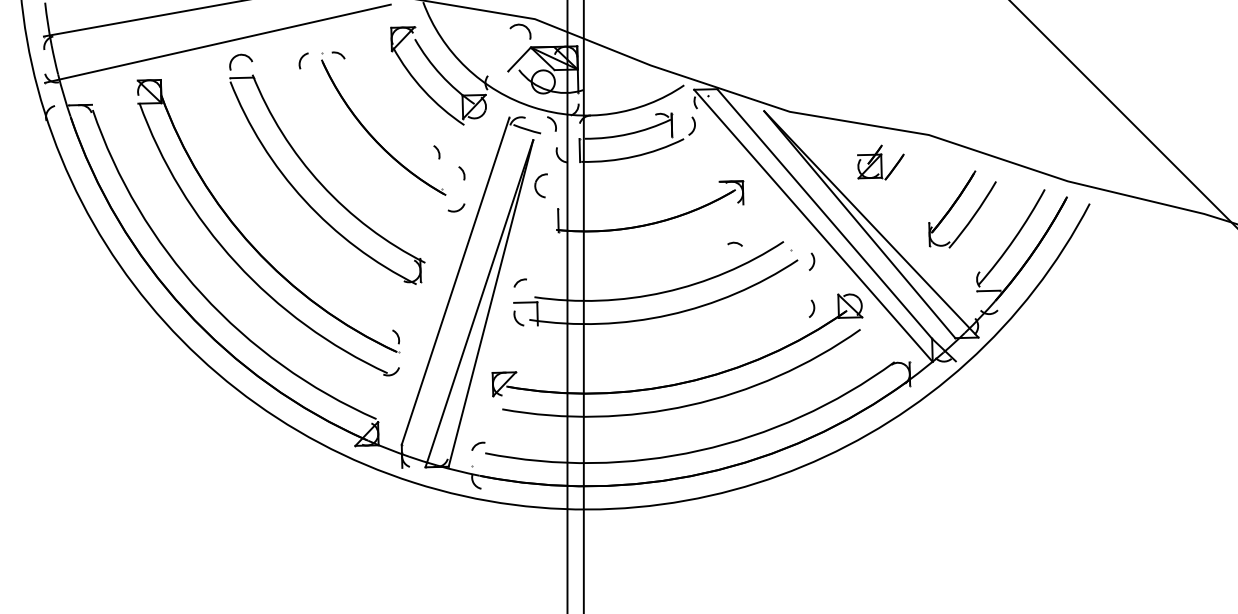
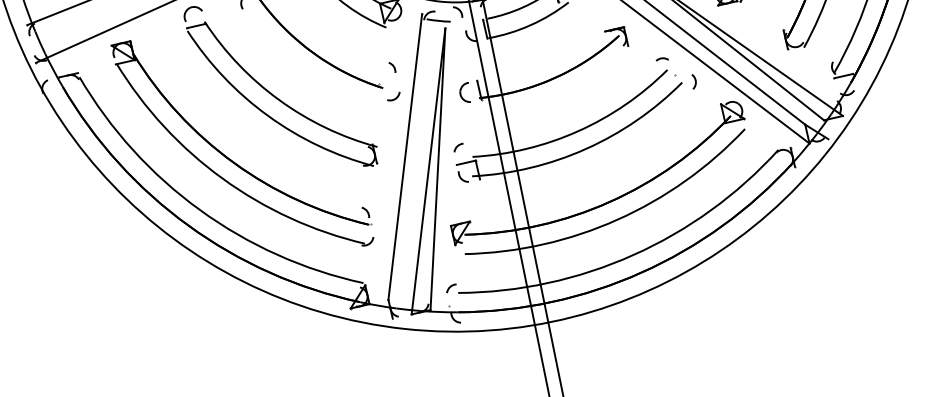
curve: (437, 151) -> (368, 53), removed
part: (540, 185) -> (464, 93), moved
curve: (734, 243) -> (661, 58), moved
curve: (813, 308) -> (702, 119), removed

